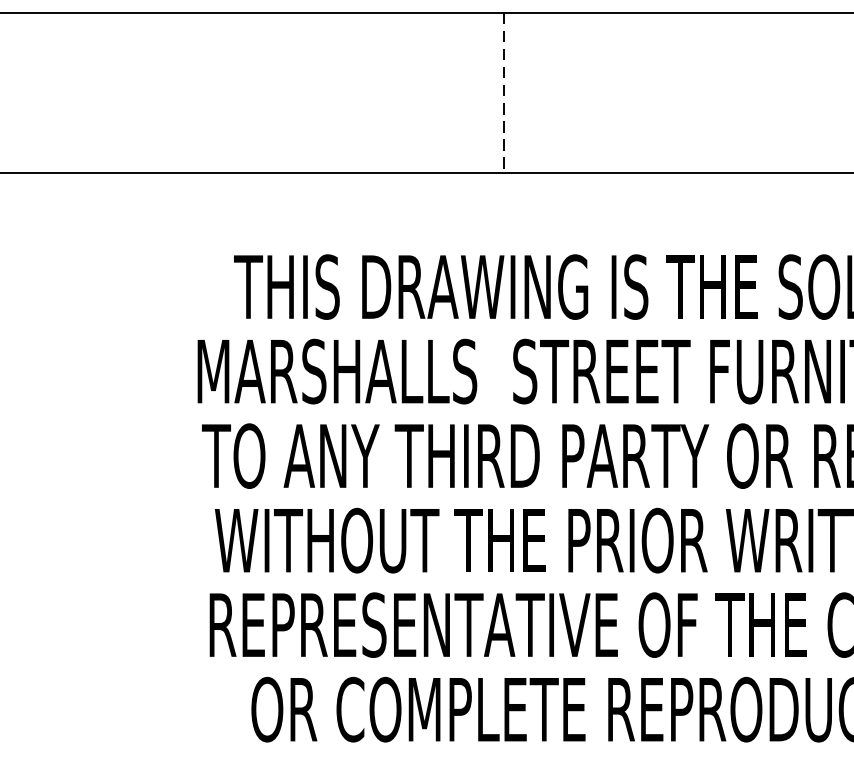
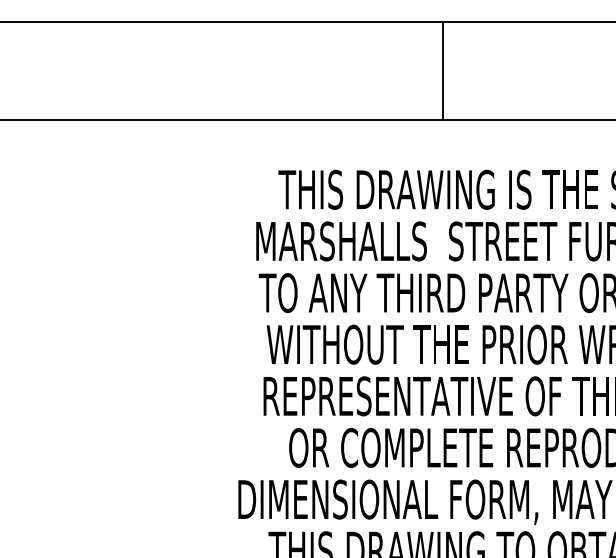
line: (504, 93) -> (443, 71), dashed -> solid

